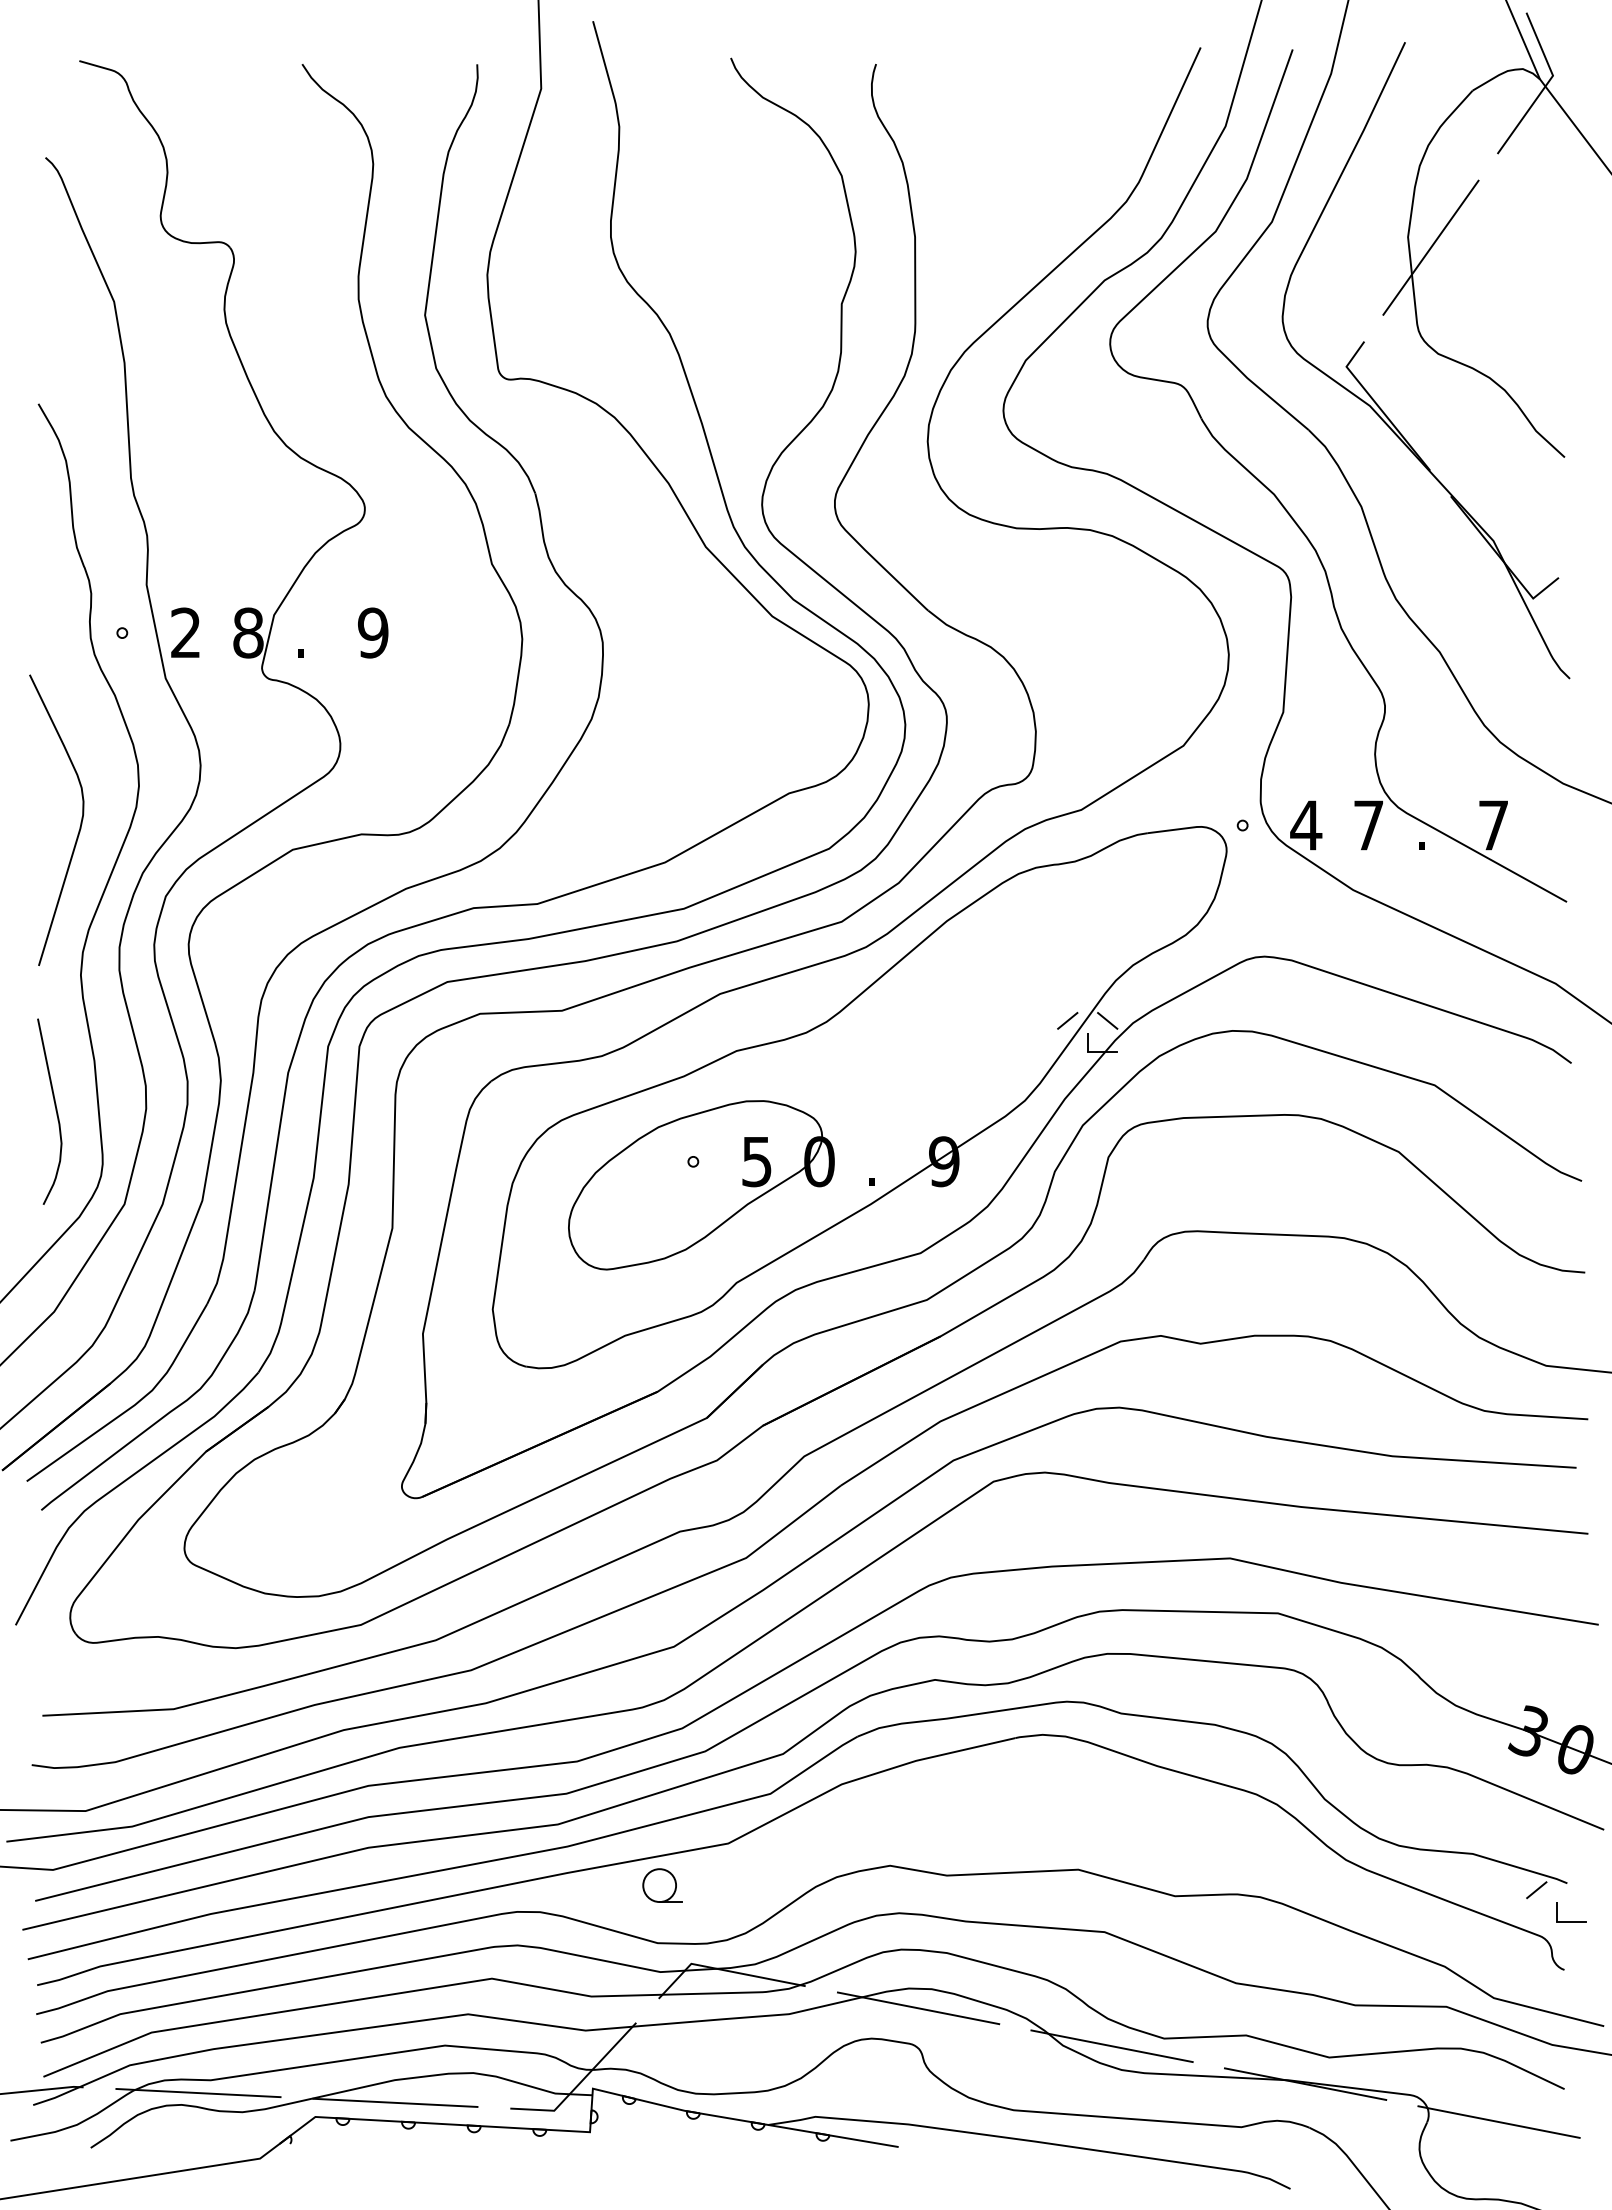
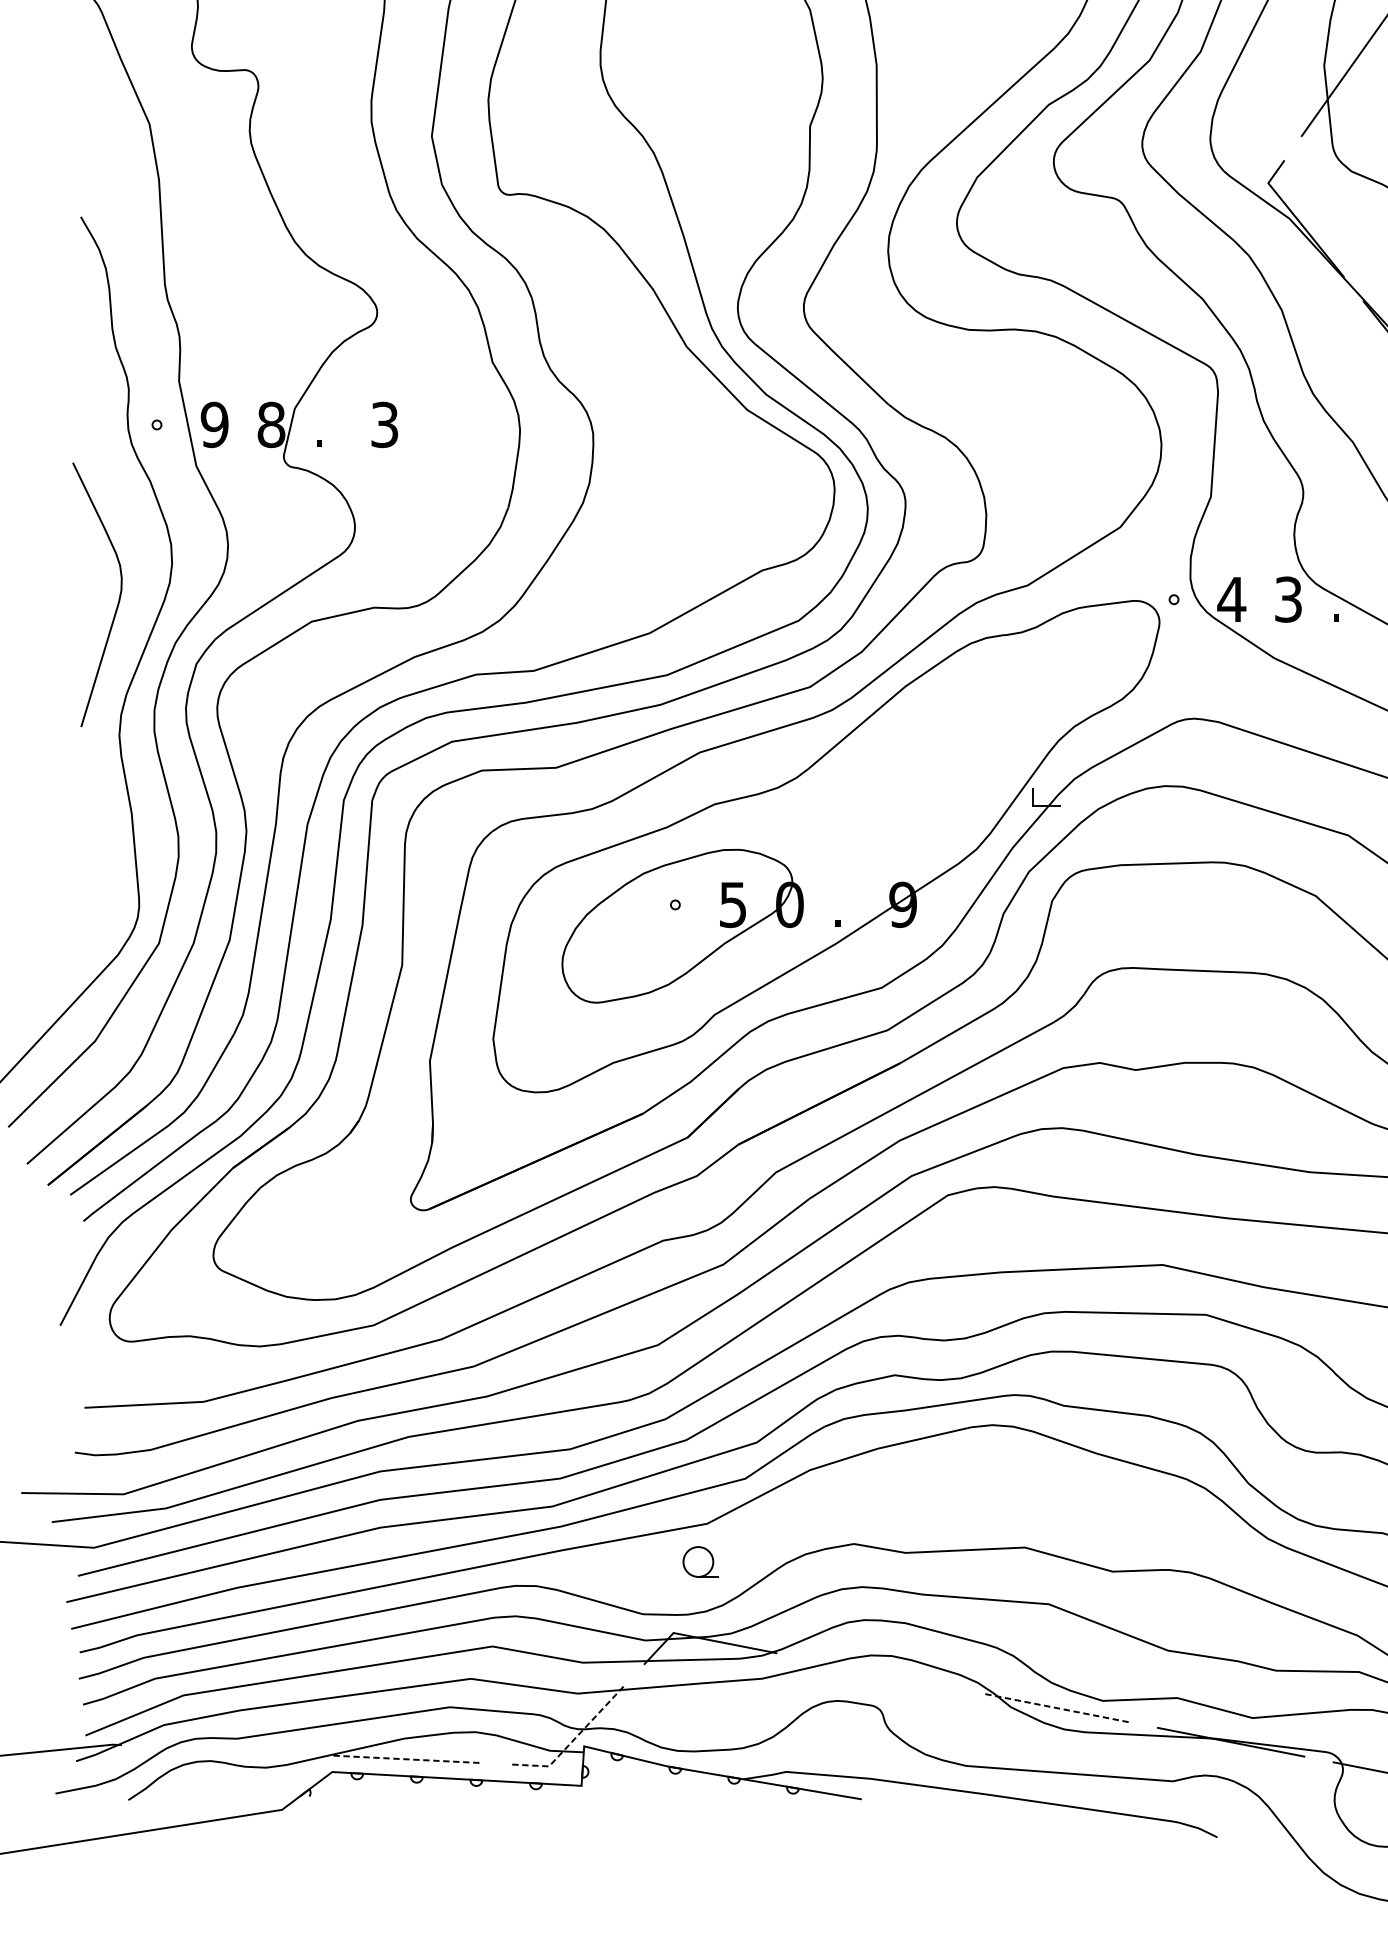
text: (185, 632) -> (214, 424), 2 -> 9
text: (373, 632) -> (385, 424), 9 -> 3
text: (1368, 825) -> (1288, 599), 7 -> 3
line: (1067, 1020) -> (1015, 776), removed
line: (1107, 1020) -> (1051, 776), removed
curve: (55, 1111) -> (96, 859), removed
part: (662, 1885) -> (700, 1561), moved
line: (918, 2008) -> (879, 1673), removed
line: (1111, 2046) -> (1054, 1708), solid -> dashed
line: (579, 2083) -> (572, 1741), solid -> dashed
line: (198, 2092) -> (226, 1749), removed
line: (394, 2102) -> (404, 1758), solid -> dashed

